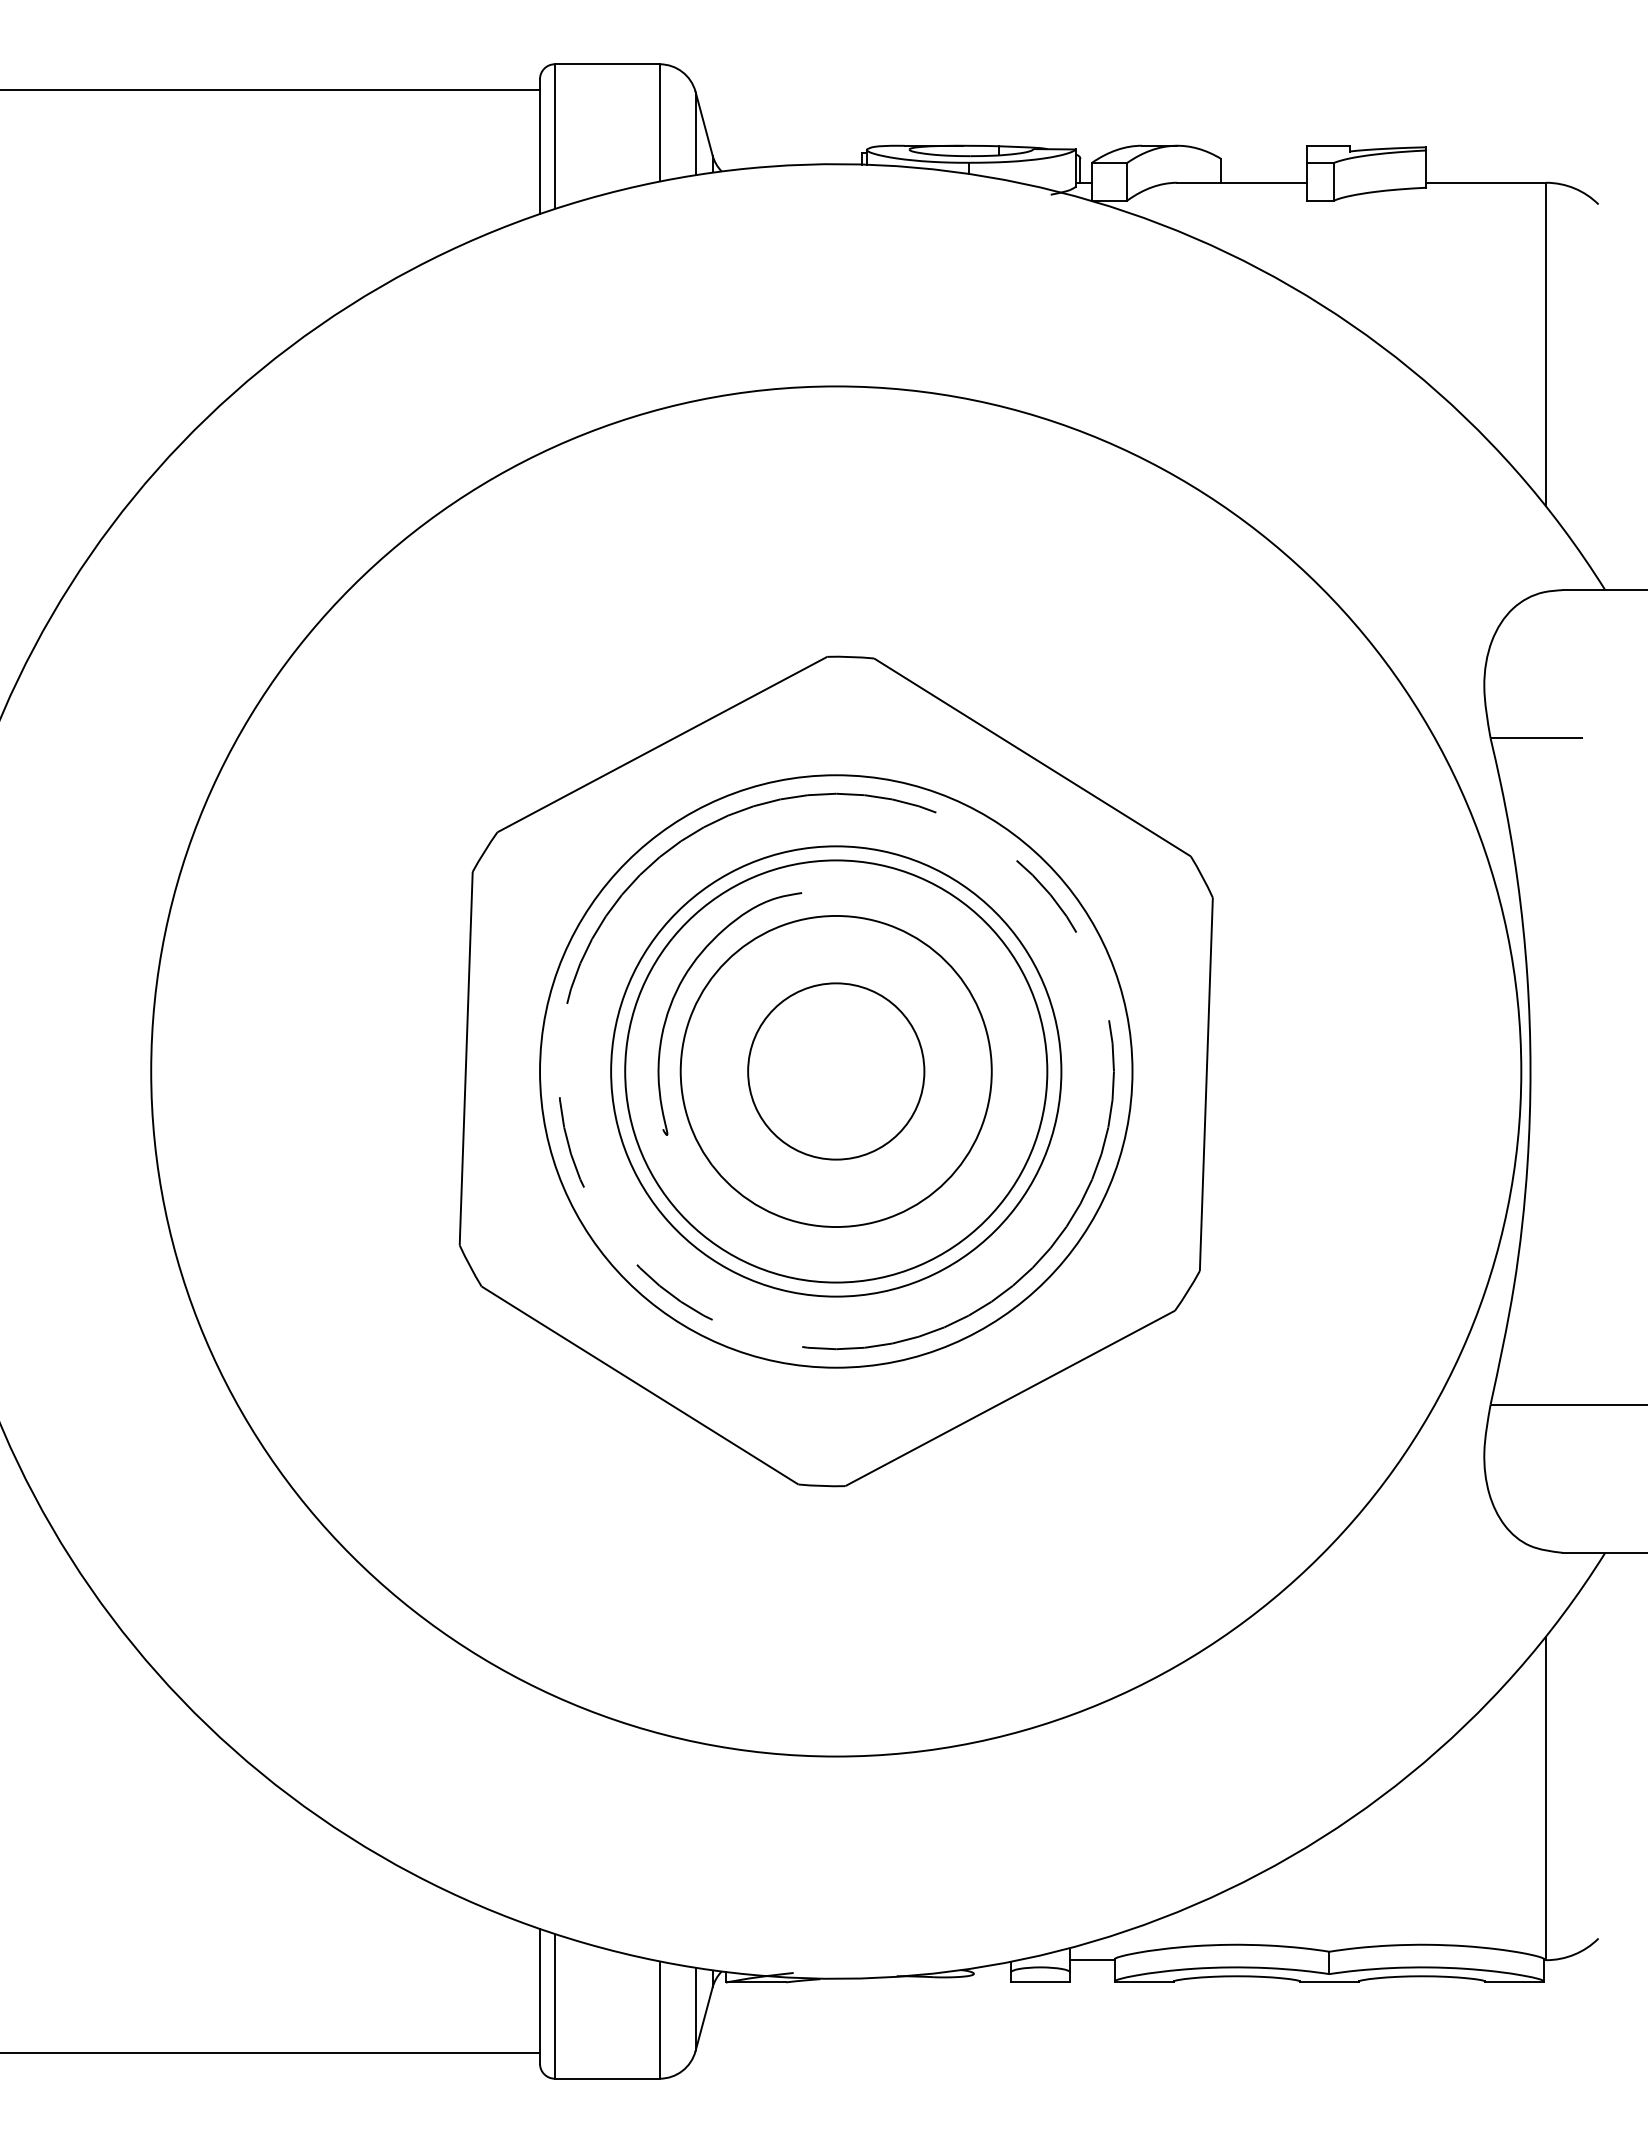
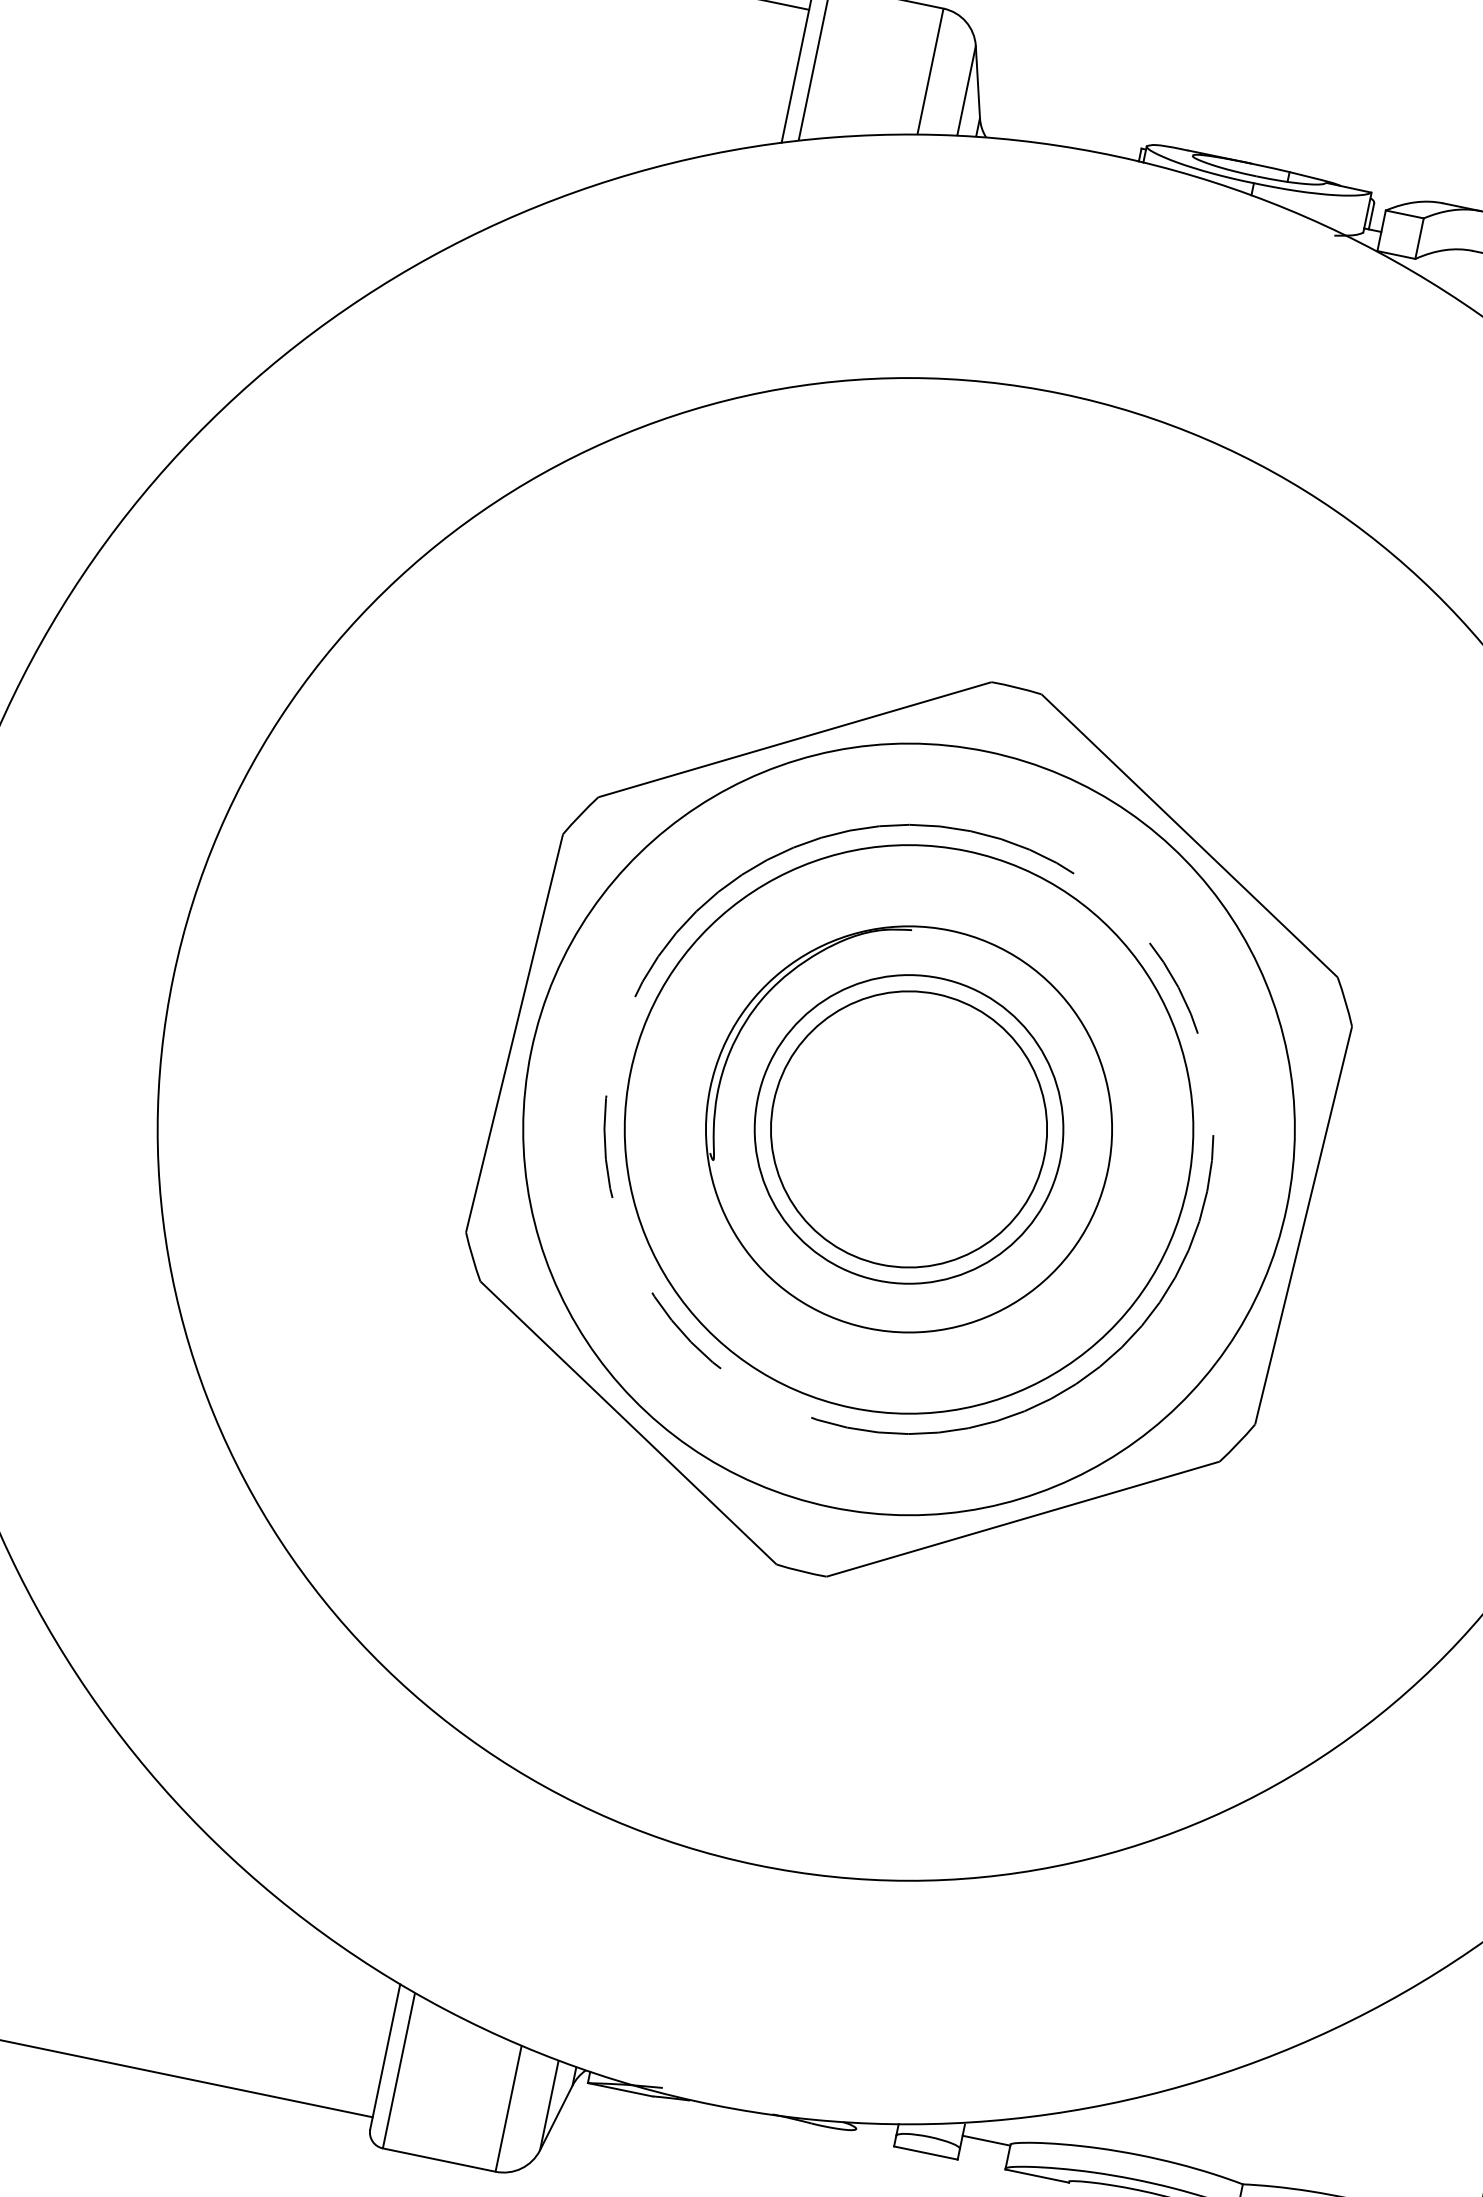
circle: (835, 1071) -> (908, 1129), size x0.62
circle: (836, 1071) -> (909, 1129), size x0.62
circle: (836, 1071) -> (909, 1129), size x1.43
circle: (836, 1071) -> (909, 1129), size x1.67
circle: (836, 1071) -> (909, 1129), size x1.67

